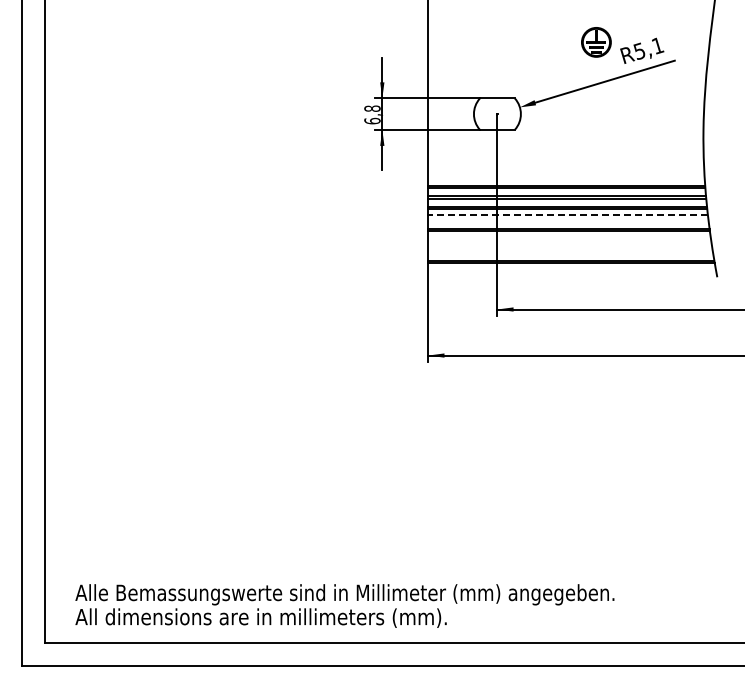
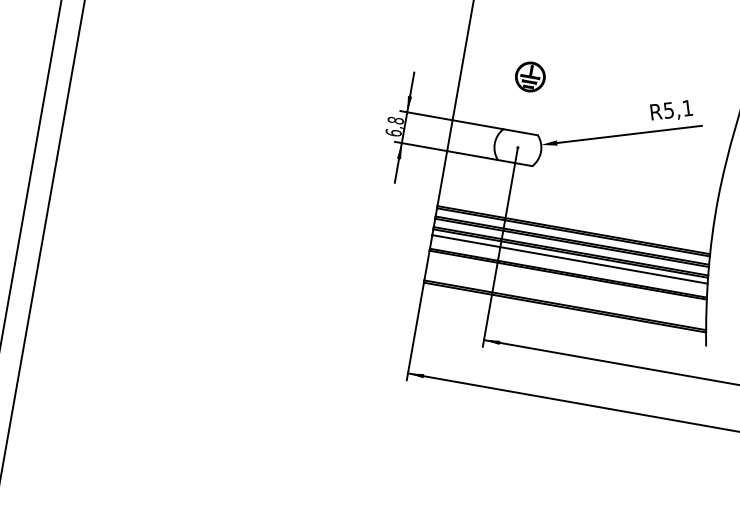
part: (596, 42) -> (530, 77), moved
line: (568, 215) -> (570, 259), dashed -> solid

